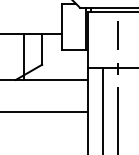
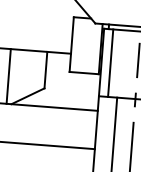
line: (95, 39) -> (110, 62), added
line: (23, 56) -> (8, 75), moved

